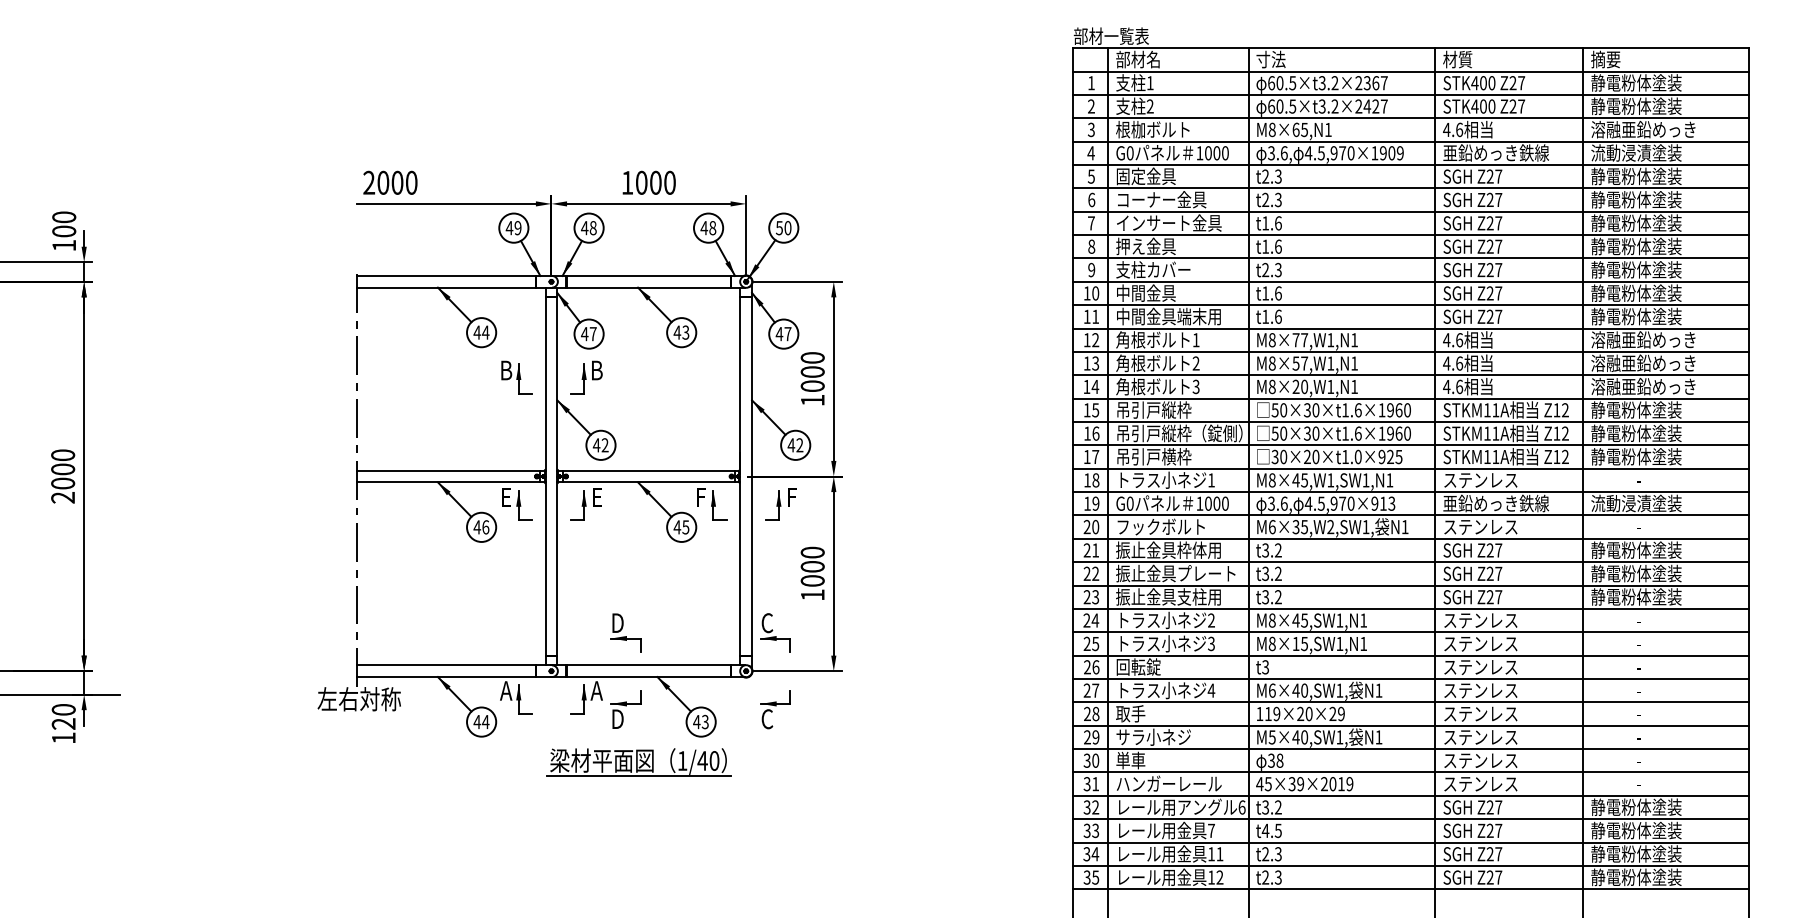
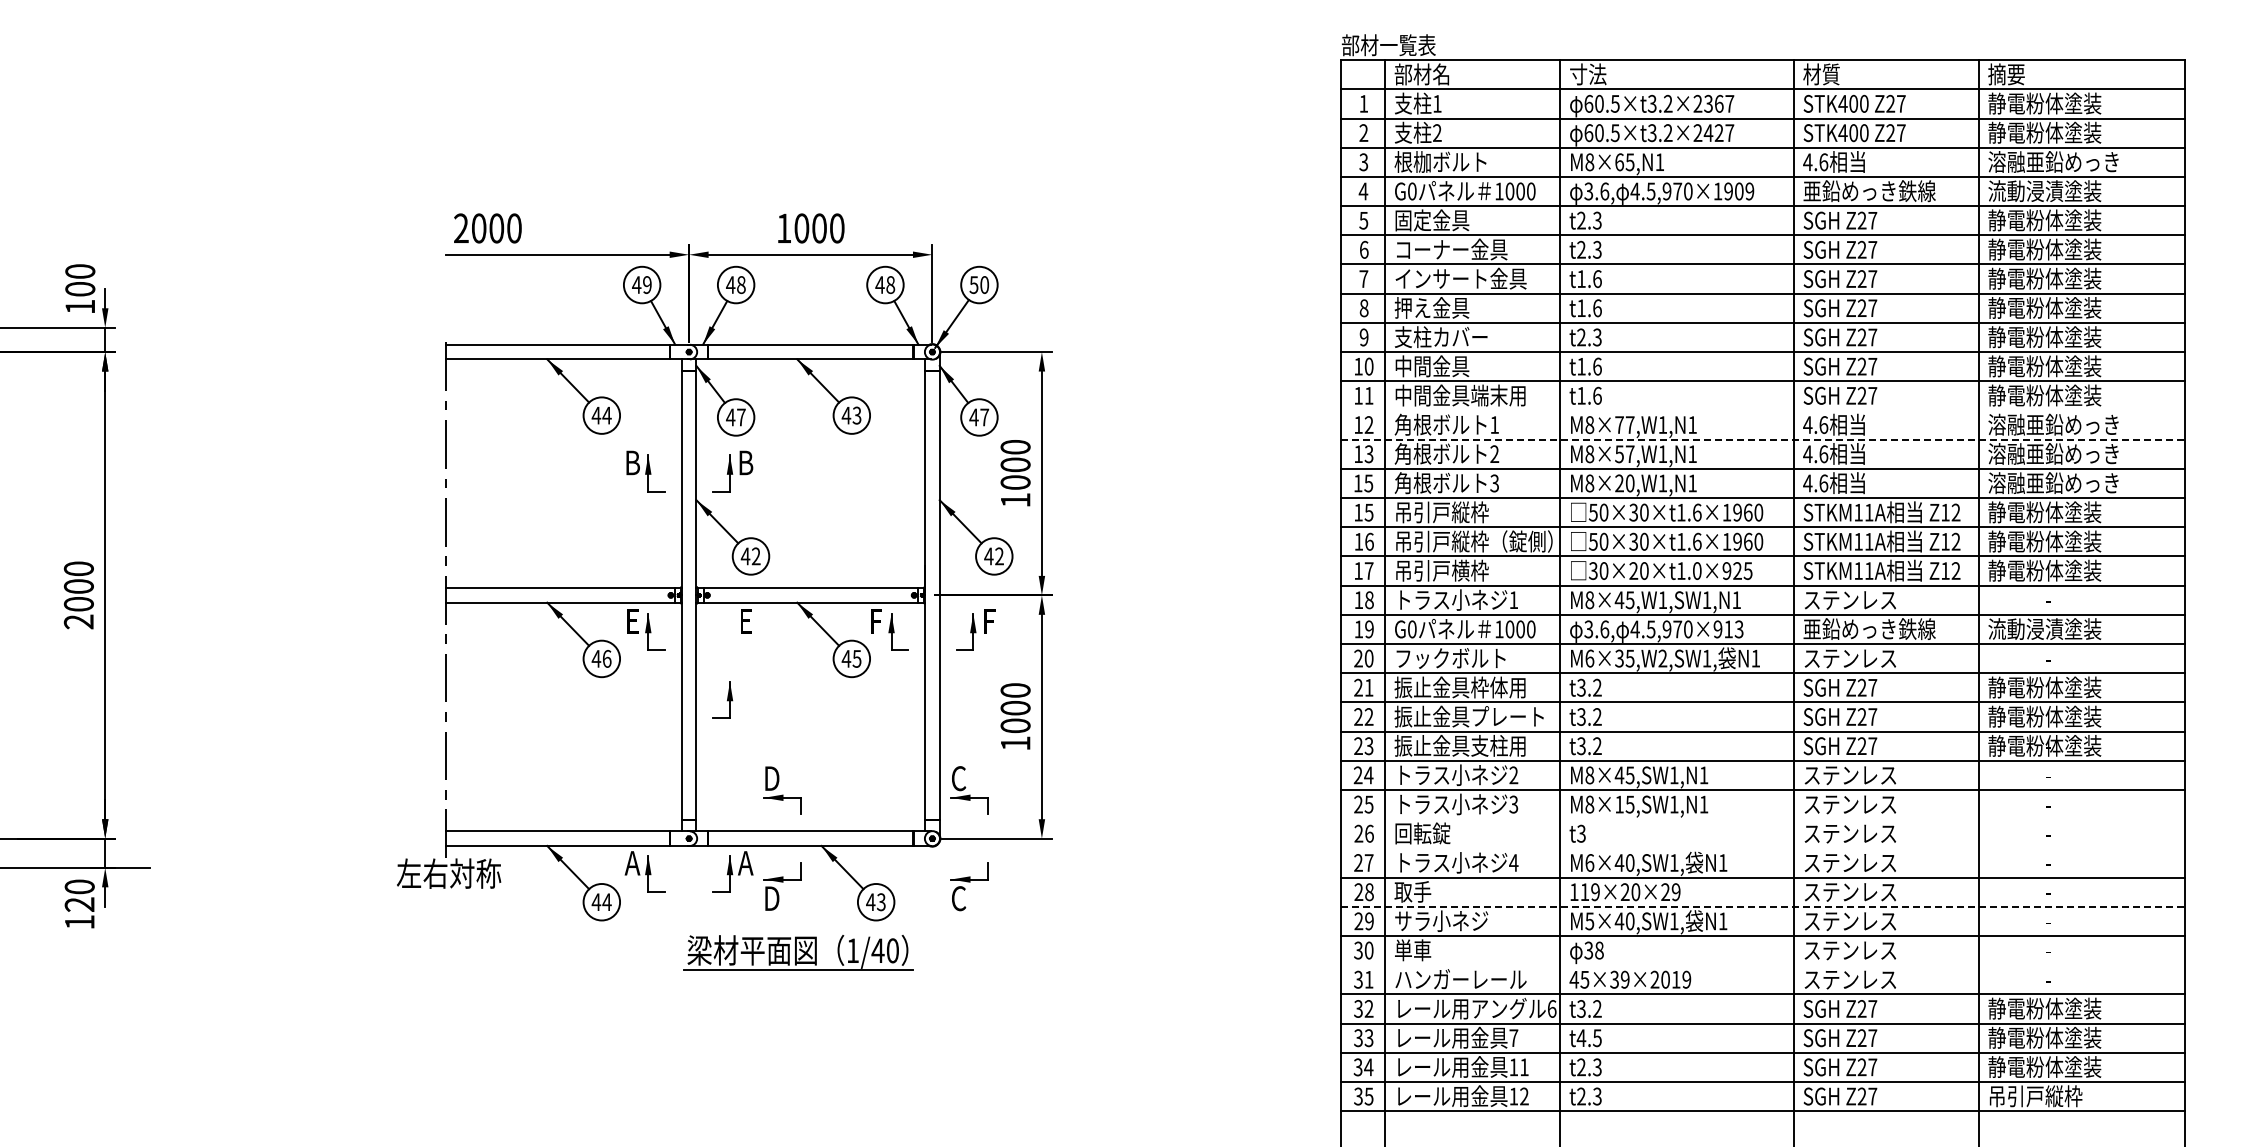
line: (1411, 328) -> (1763, 410), removed
line: (1411, 351) -> (1763, 439), solid -> dashed
text: (1095, 386) -> (1368, 483), 14 -> 15
part: (578, 505) -> (722, 699), moved
line: (1411, 655) -> (1763, 819), removed
line: (1411, 679) -> (1763, 848), removed
line: (1411, 725) -> (1763, 906), solid -> dashed
line: (1411, 772) -> (1763, 965), removed
text: (1636, 877) -> (2044, 1096), 静電粉体塗装 -> 吊引戸縦枠

